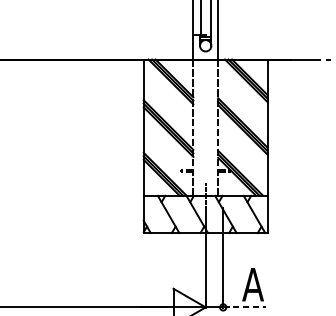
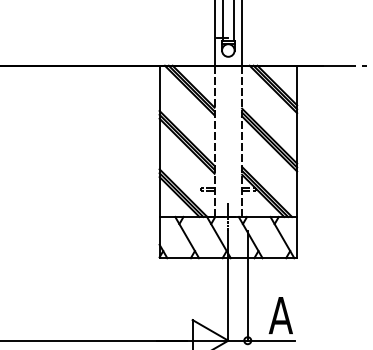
line: (244, 307) -> (271, 340), dashed -> solid

